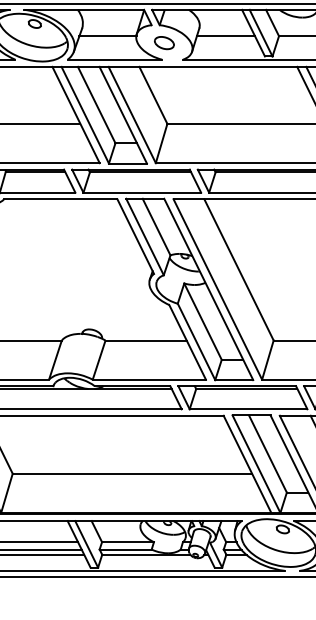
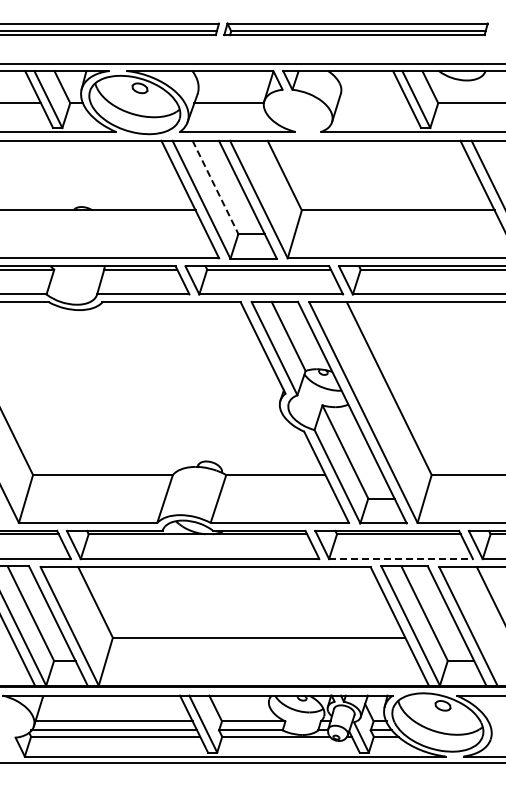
line: (225, 36) -> (372, 103), removed
part: (163, 42) -> (297, 111), removed
line: (96, 105) -> (215, 187), solid -> dashed
line: (248, 409) -> (401, 559), solid -> dashed

